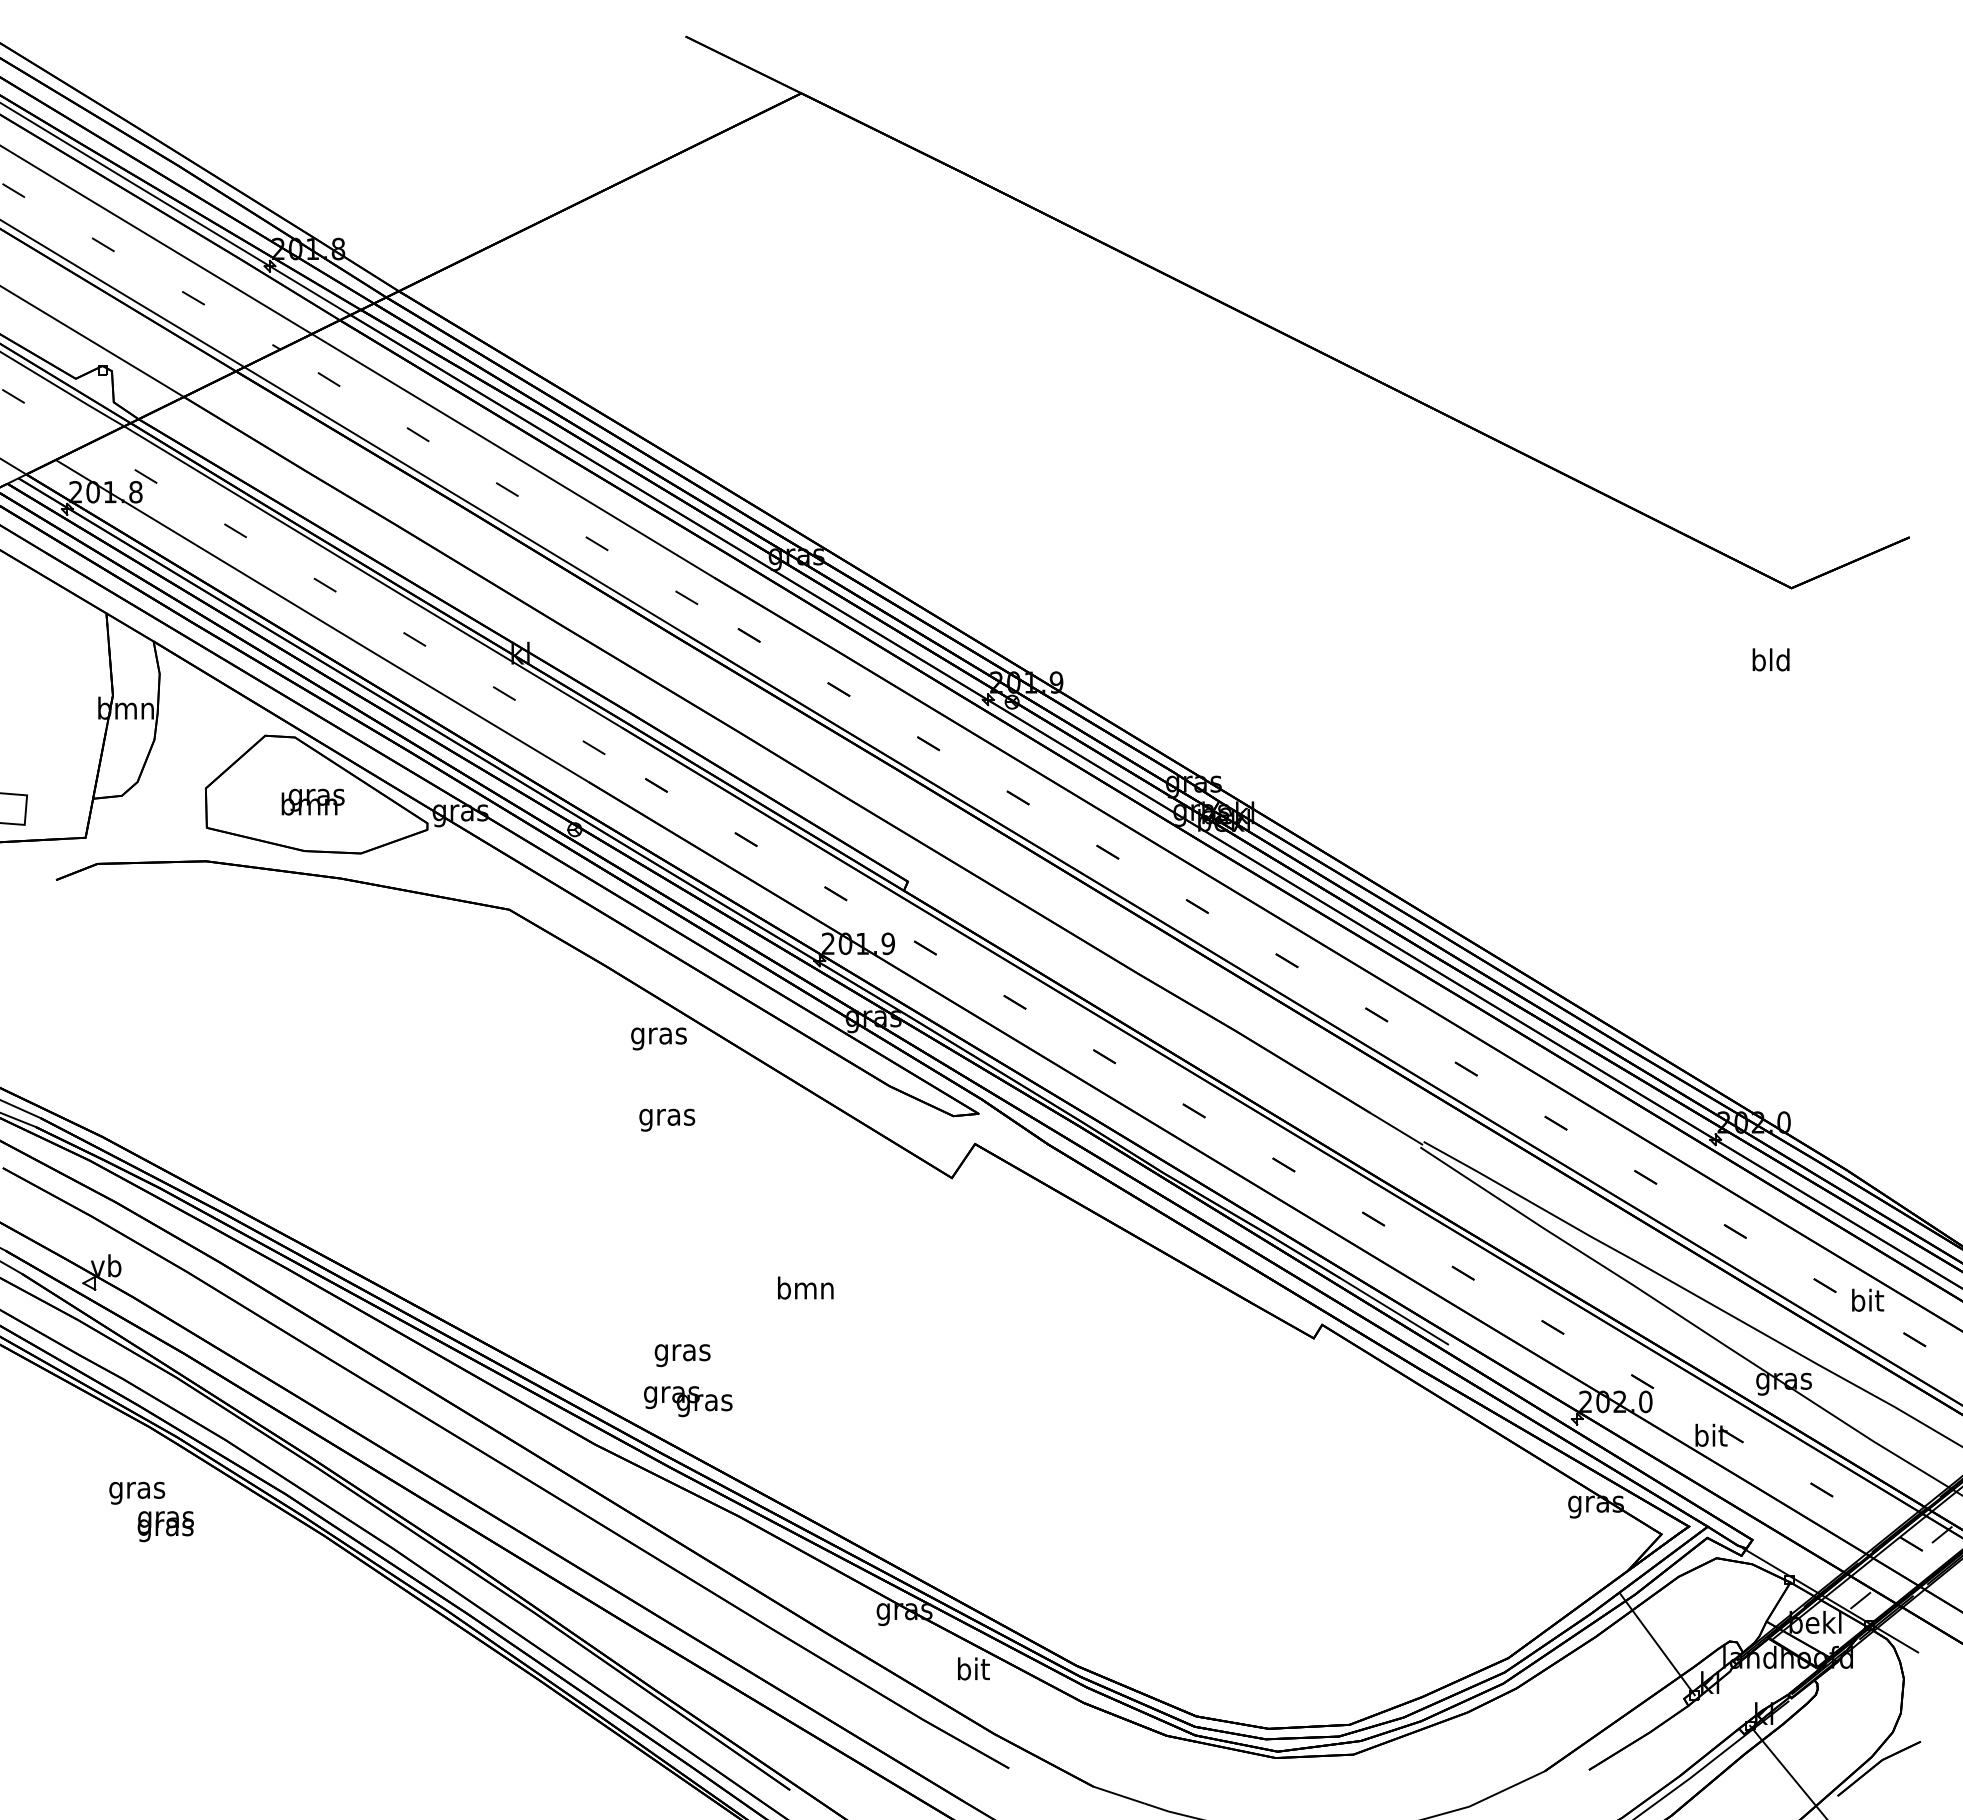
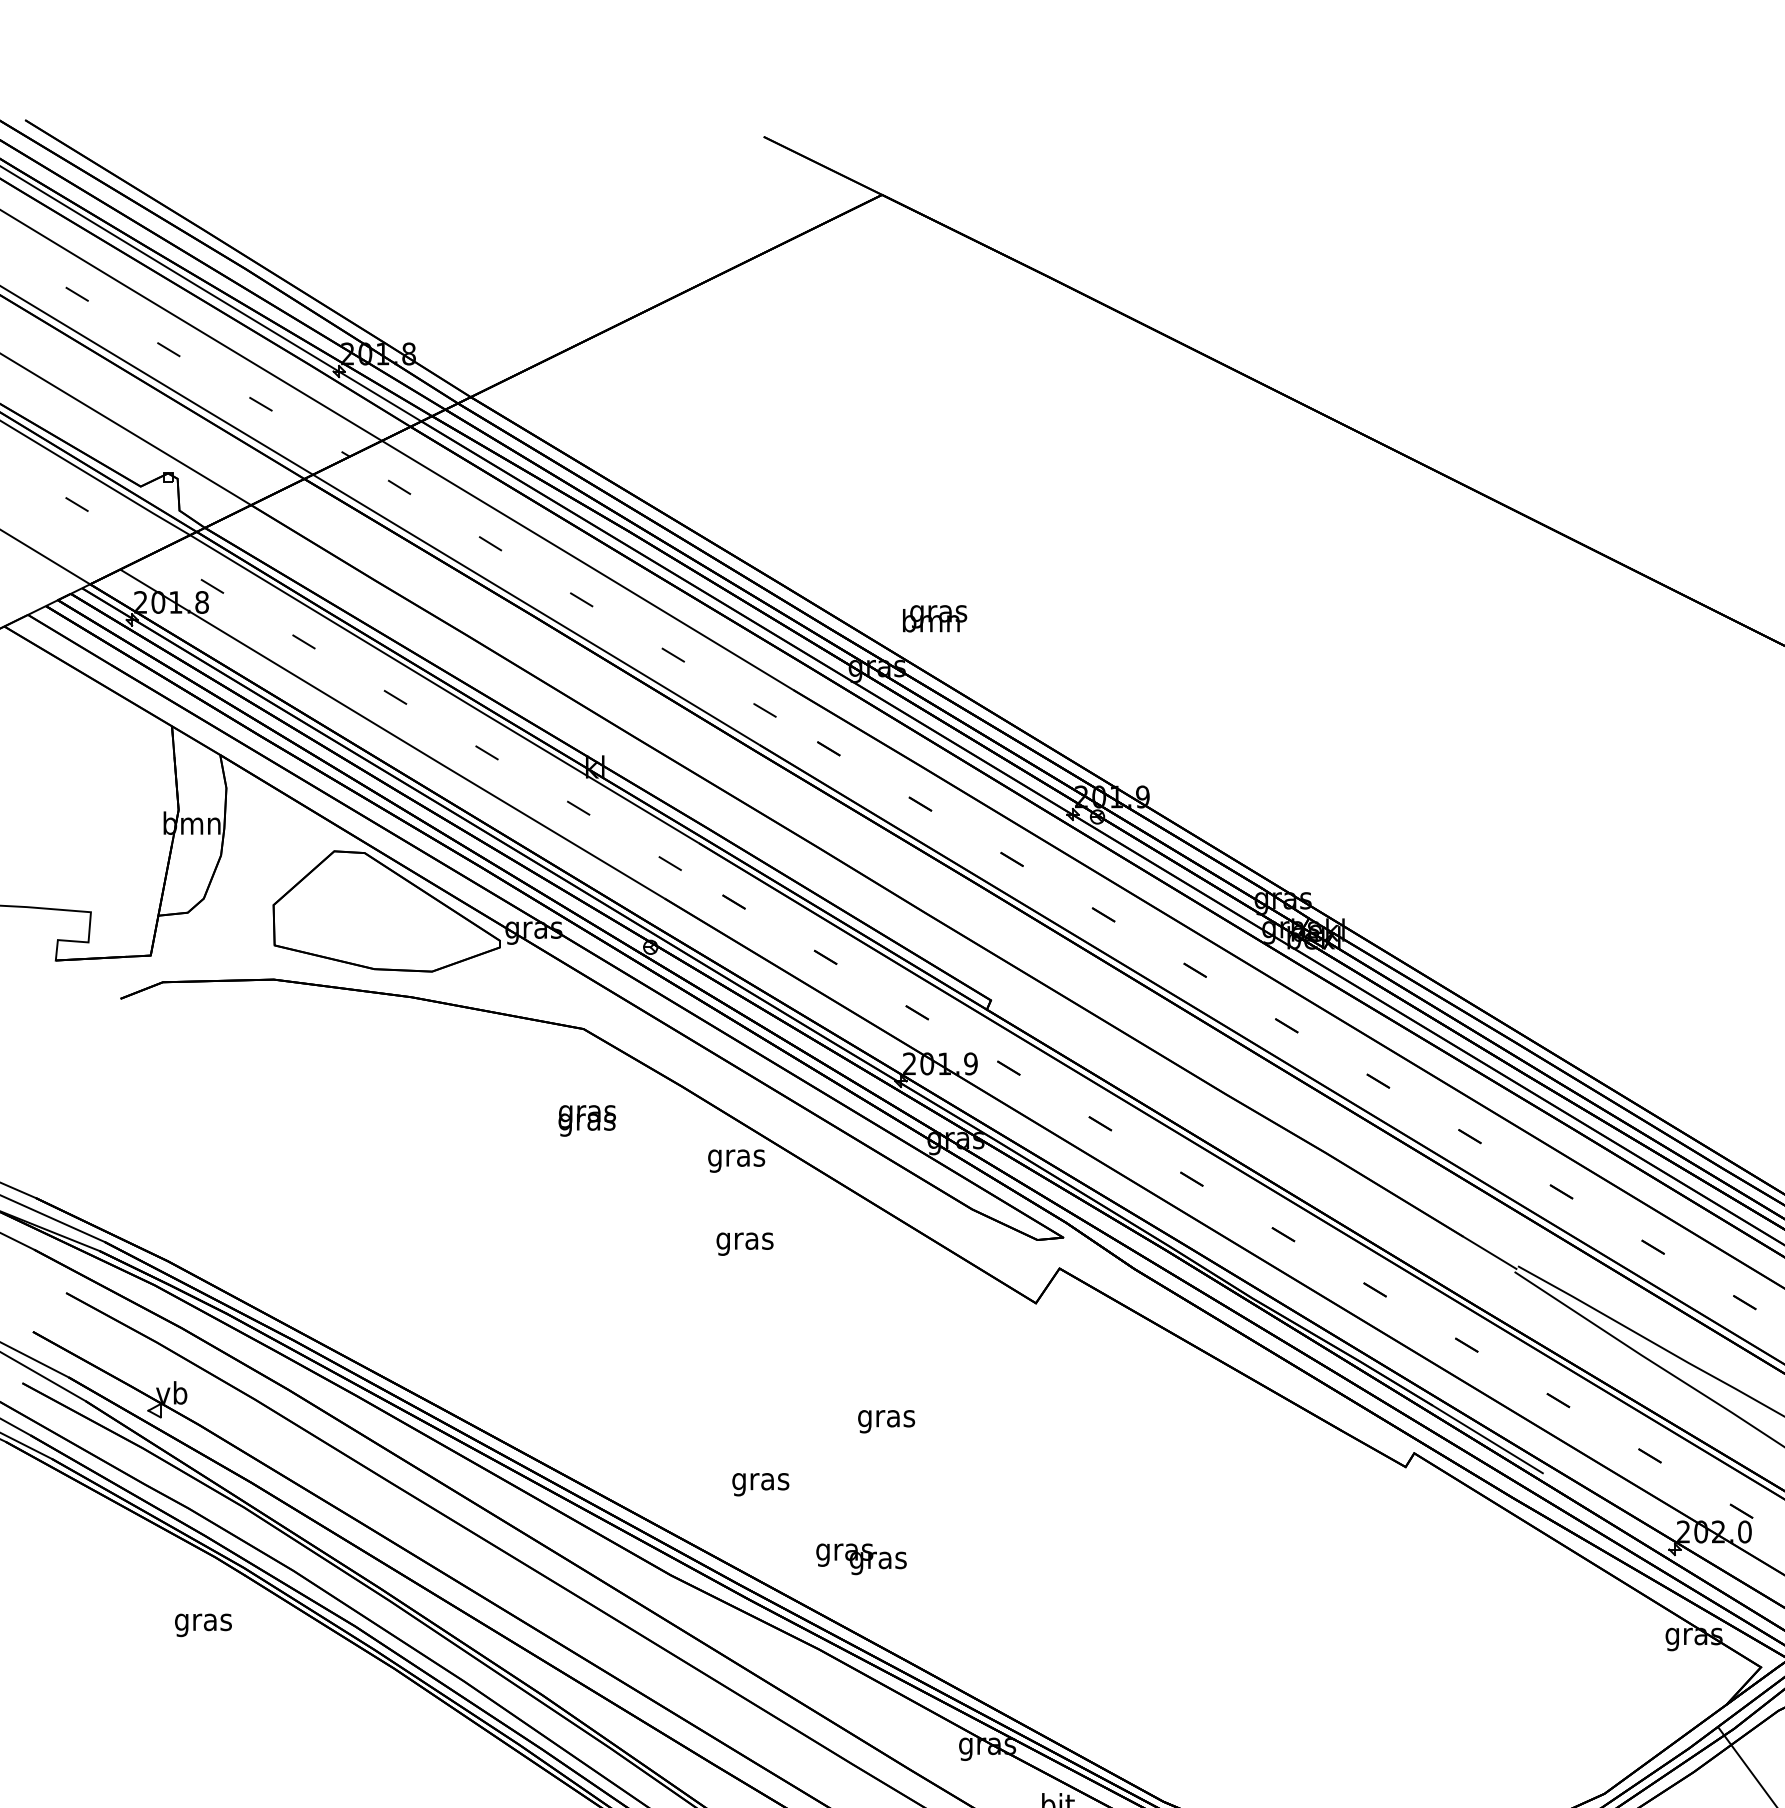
text: (312, 801) -> (934, 618), moved
text: (805, 1290) -> (886, 1418), bmn -> gras
text: (688, 1401) -> (861, 1559), moved
text: (165, 1526) -> (586, 1120), moved

